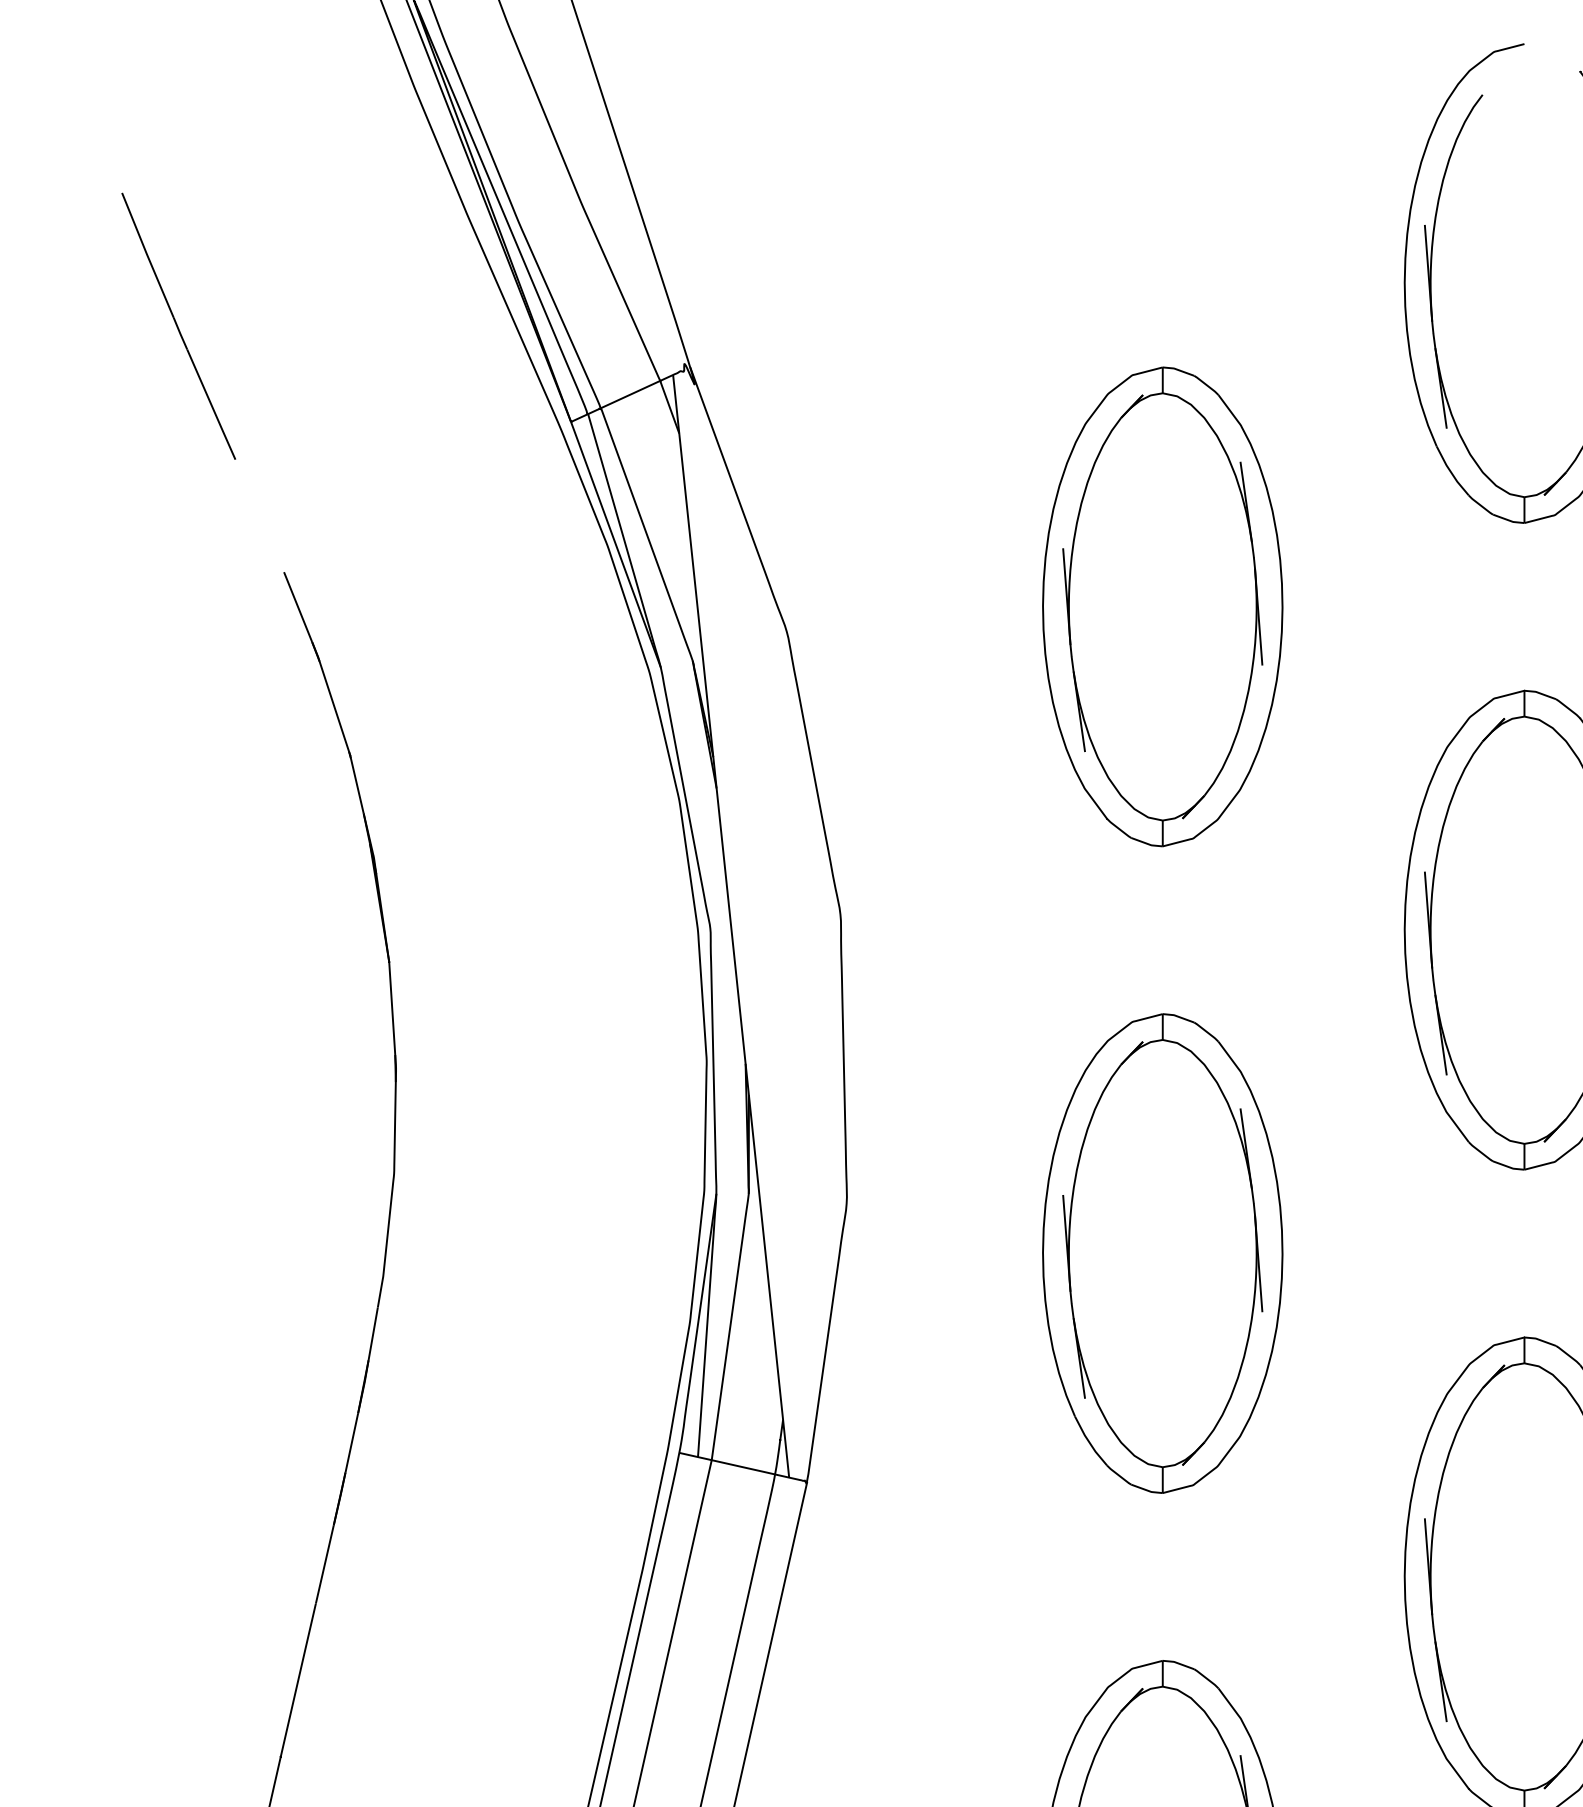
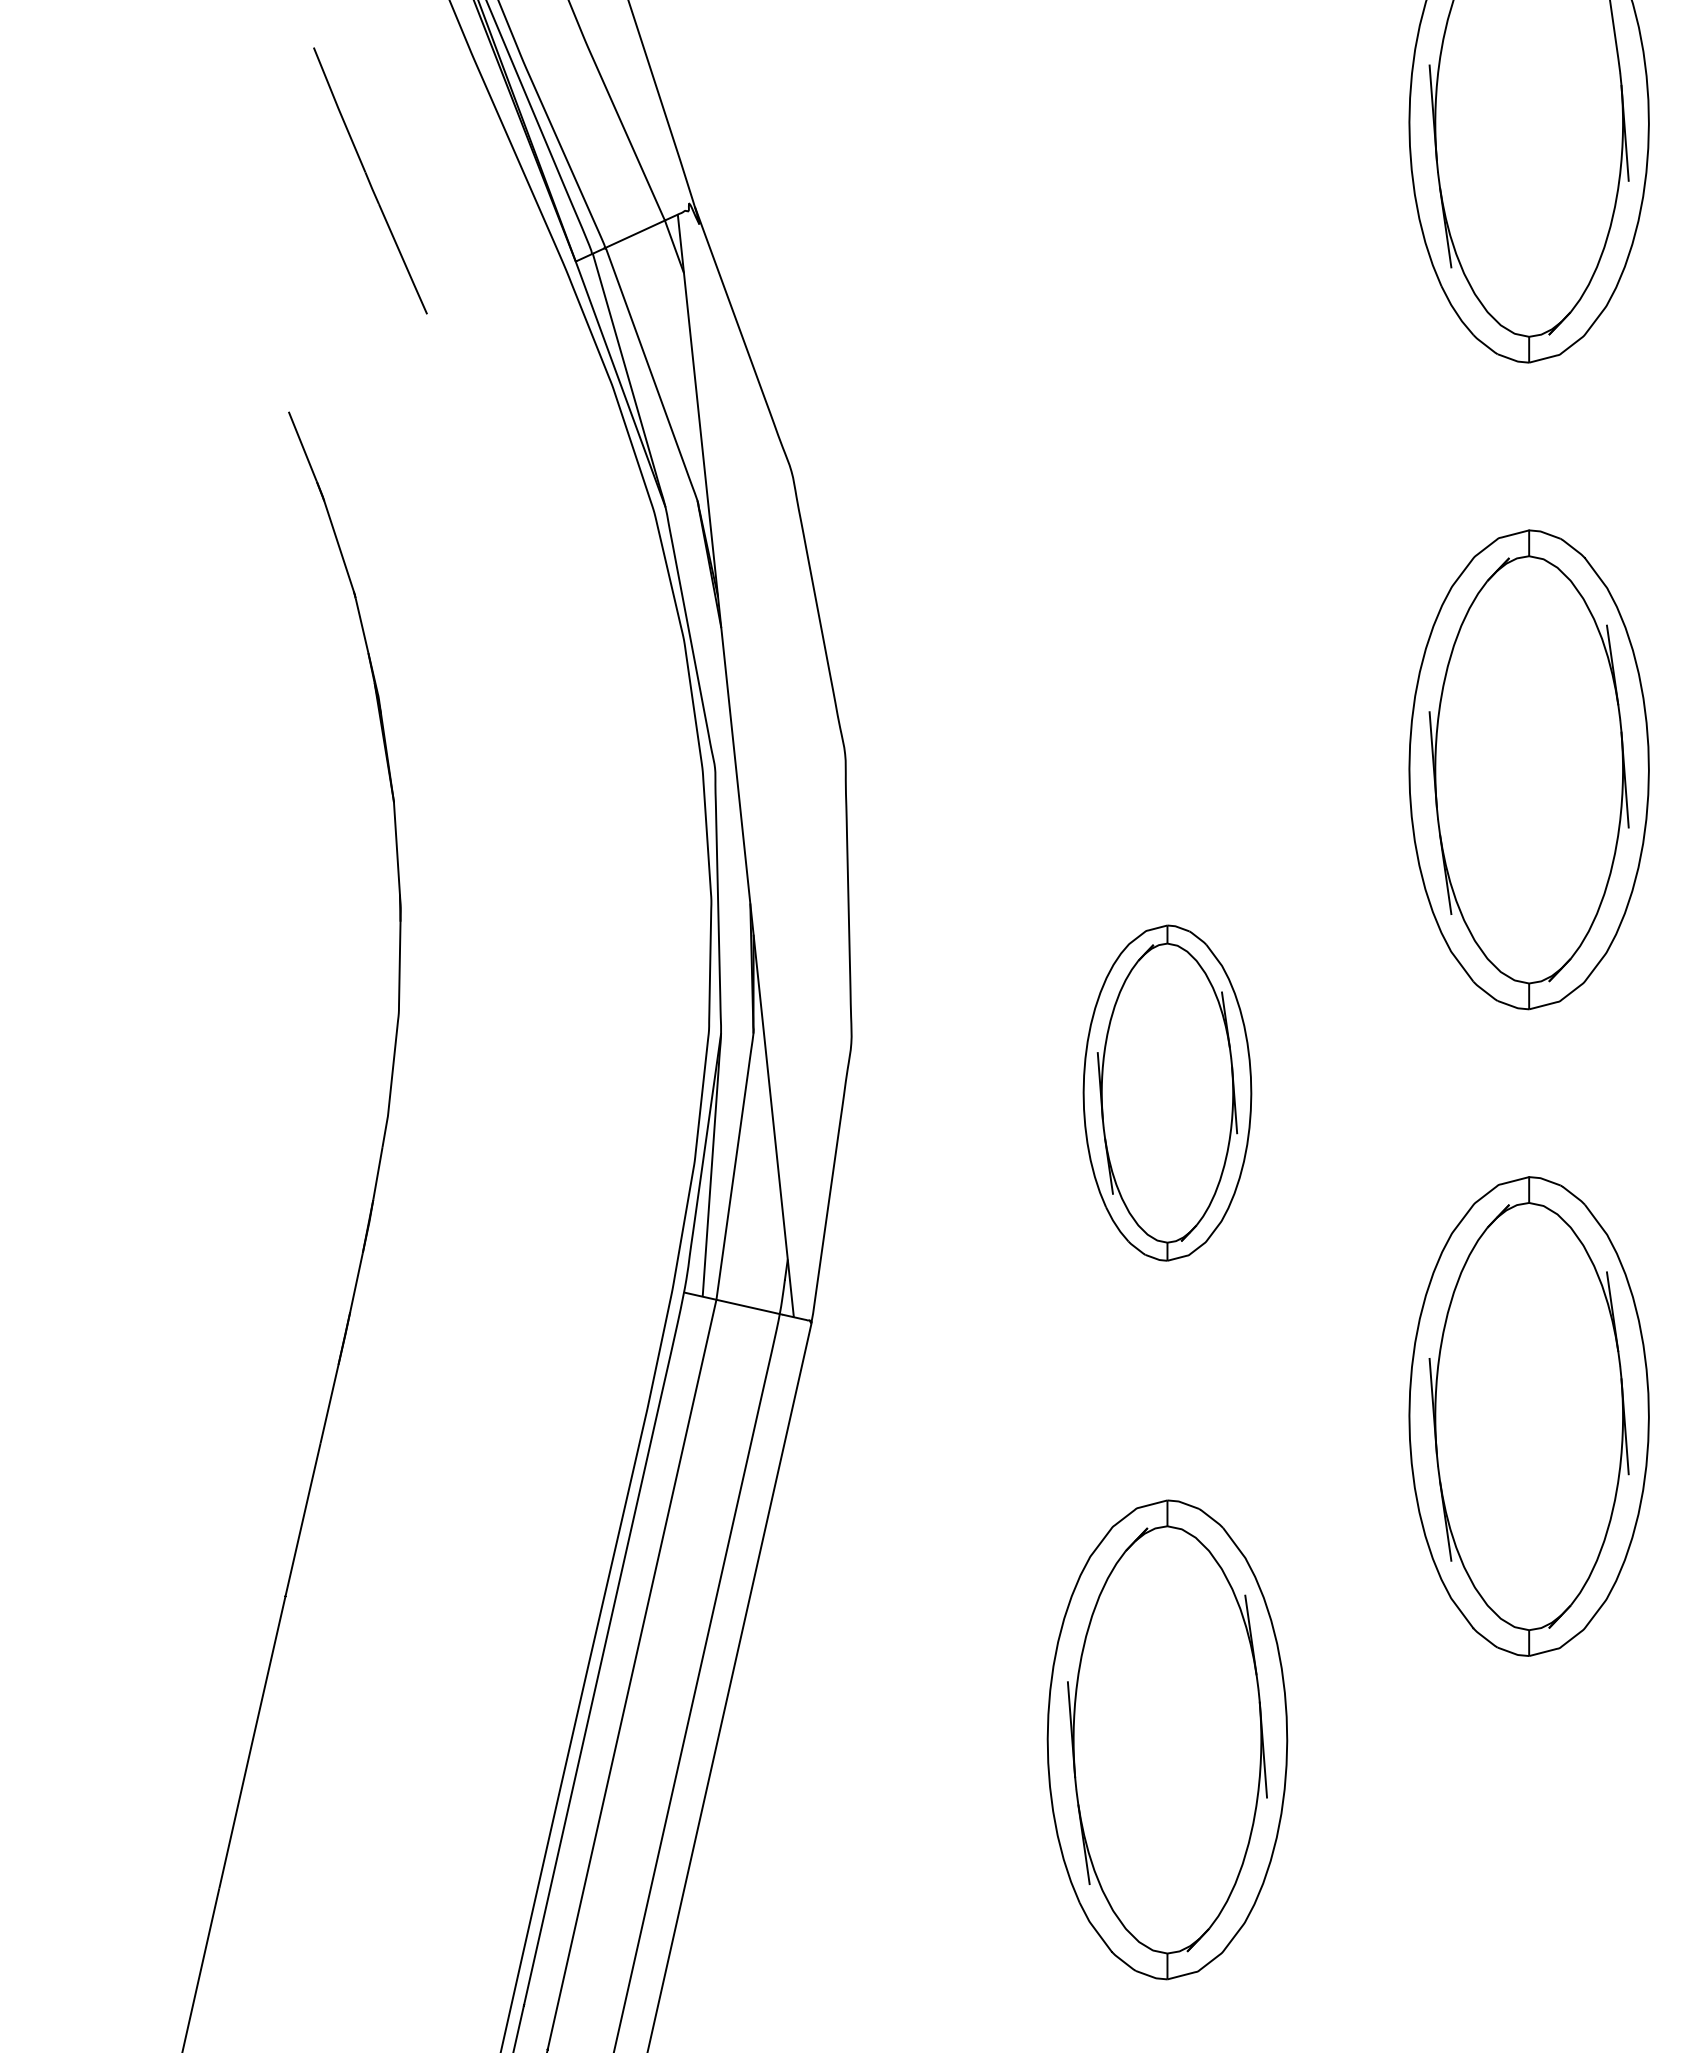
part: (178, 325) -> (370, 180), moved
part: (1162, 606) -> (1167, 446), removed
part: (1162, 1252) -> (1167, 1092), size x0.7

